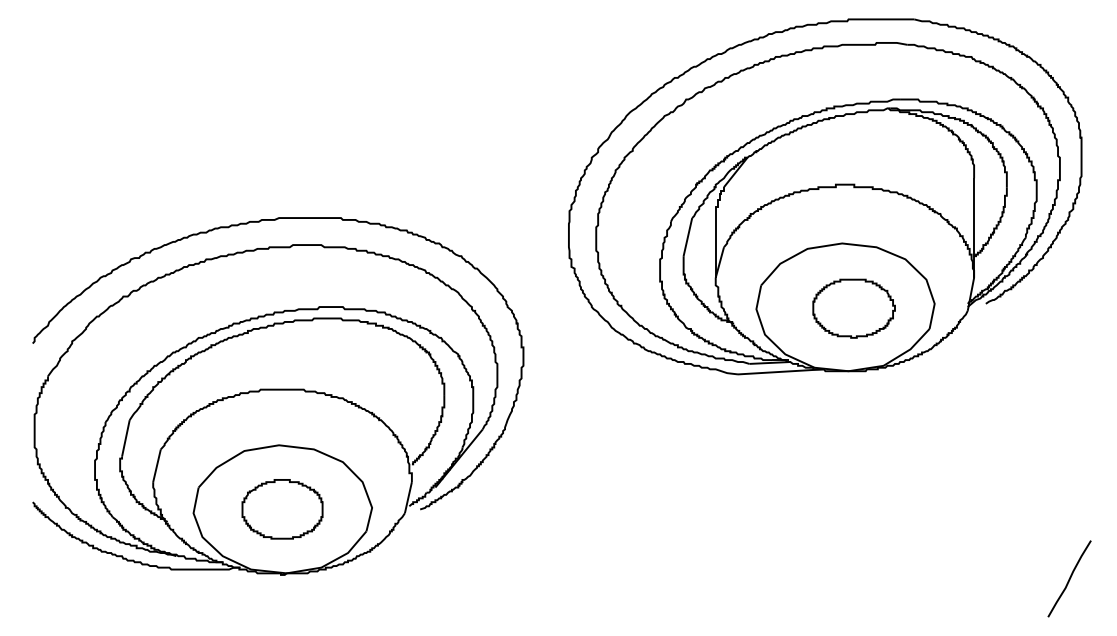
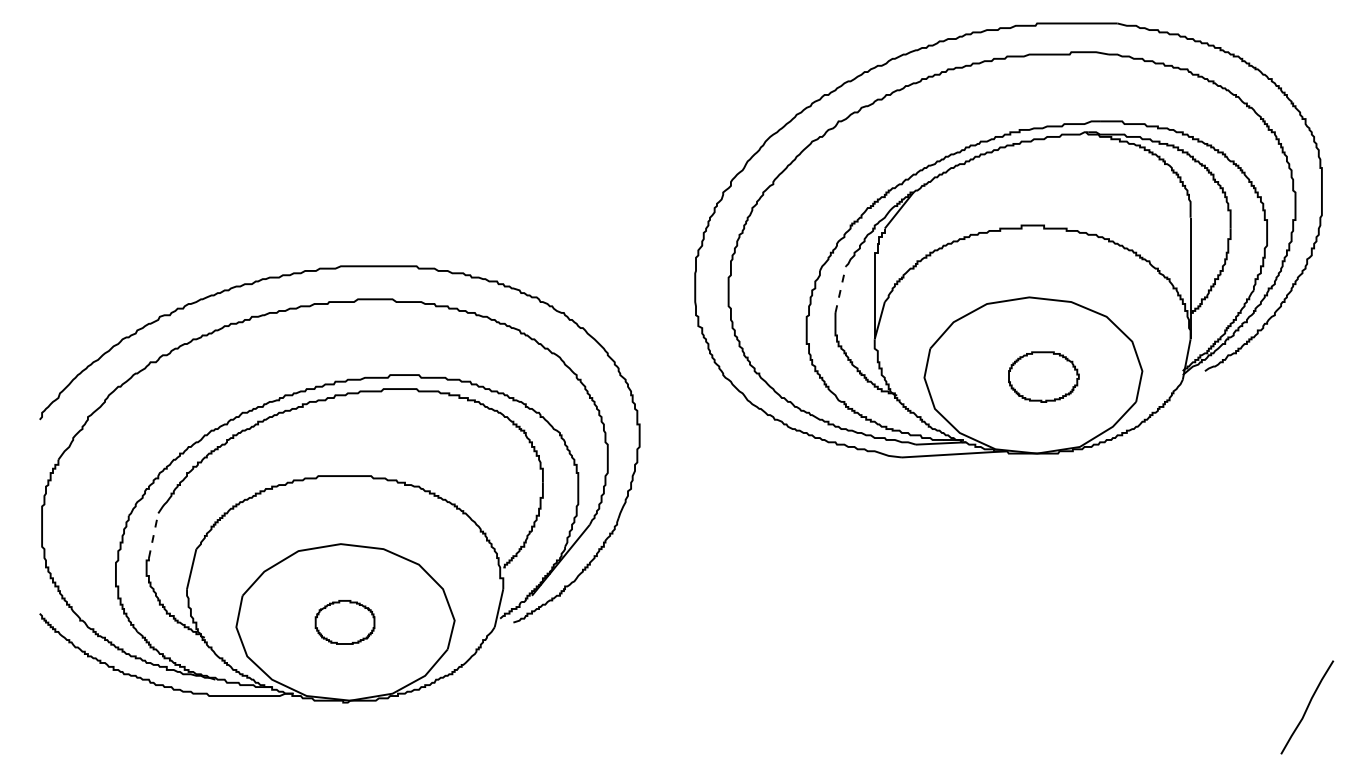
line: (687, 237) -> (840, 289), solid -> dashed
part: (853, 308) -> (1043, 376), size x0.7
line: (125, 438) -> (153, 535), solid -> dashed
part: (282, 509) -> (344, 622), size x0.6

